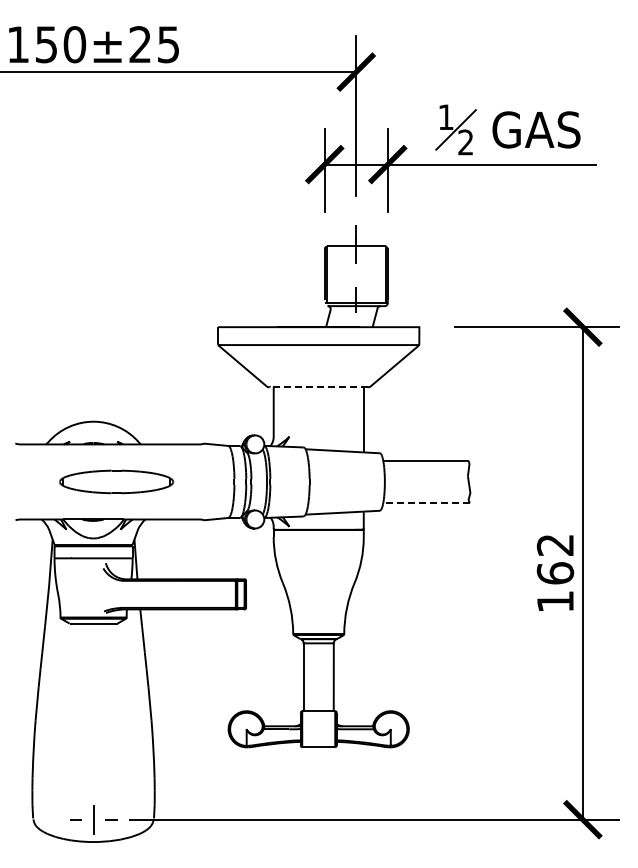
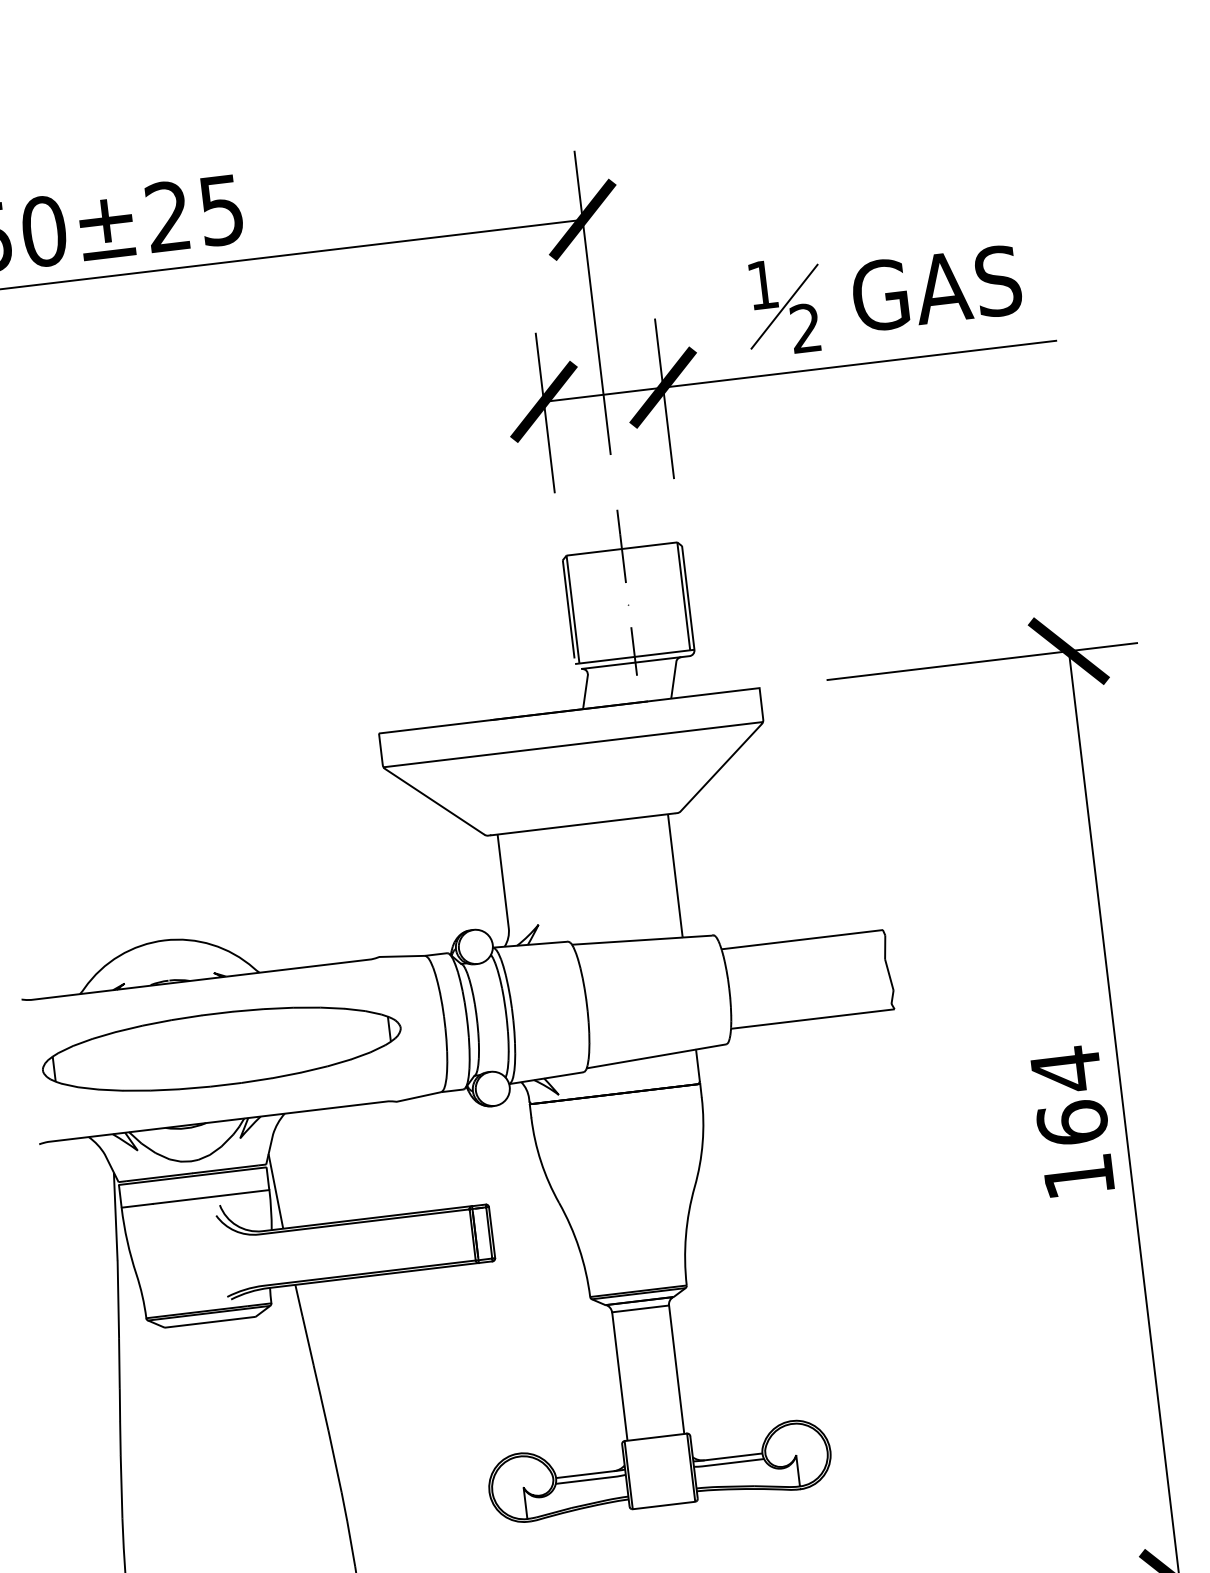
line: (318, 387) -> (582, 824), dashed -> solid
part: (116, 481) -> (221, 1048), size x1.67
line: (426, 502) -> (812, 1018), dashed -> solid
text: (554, 545) -> (1064, 1070), 162 -> 164

